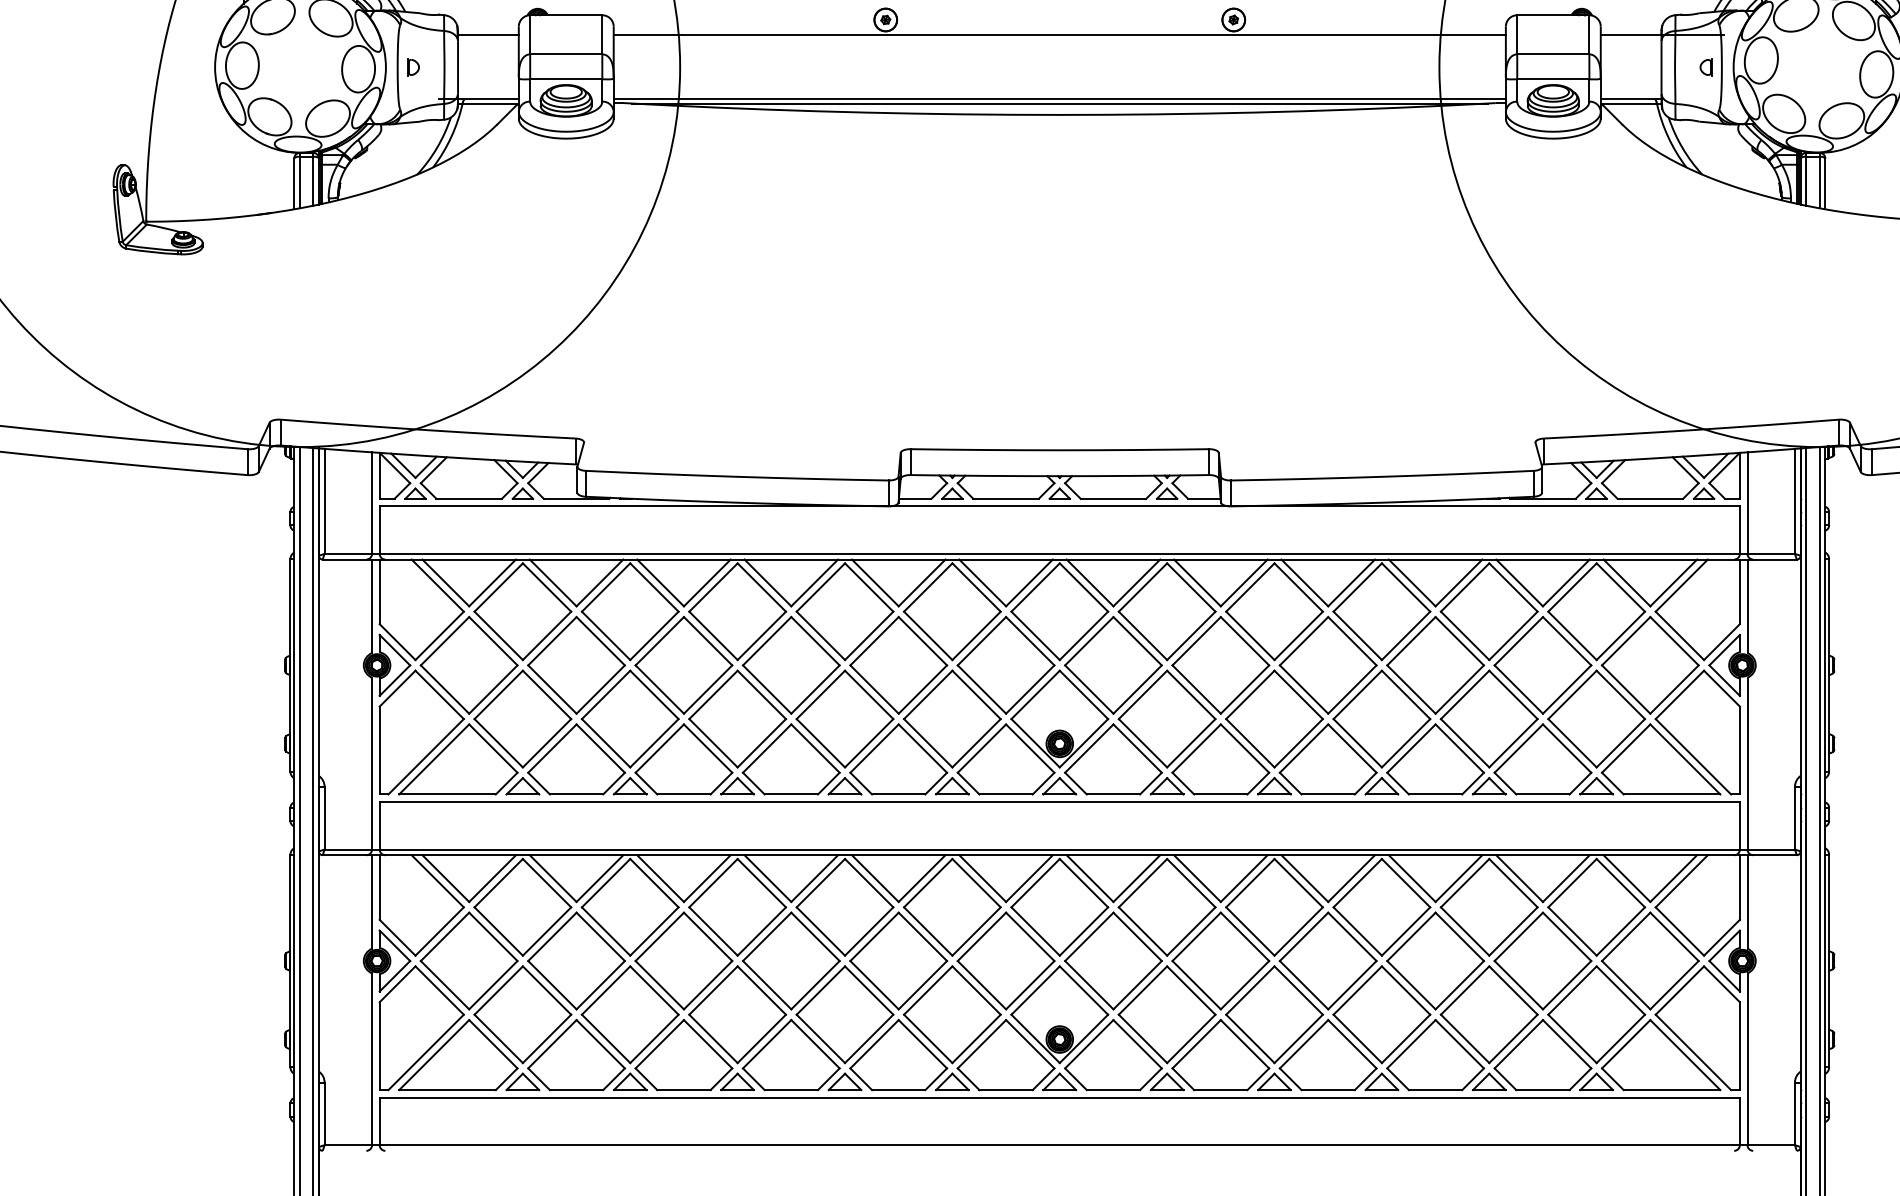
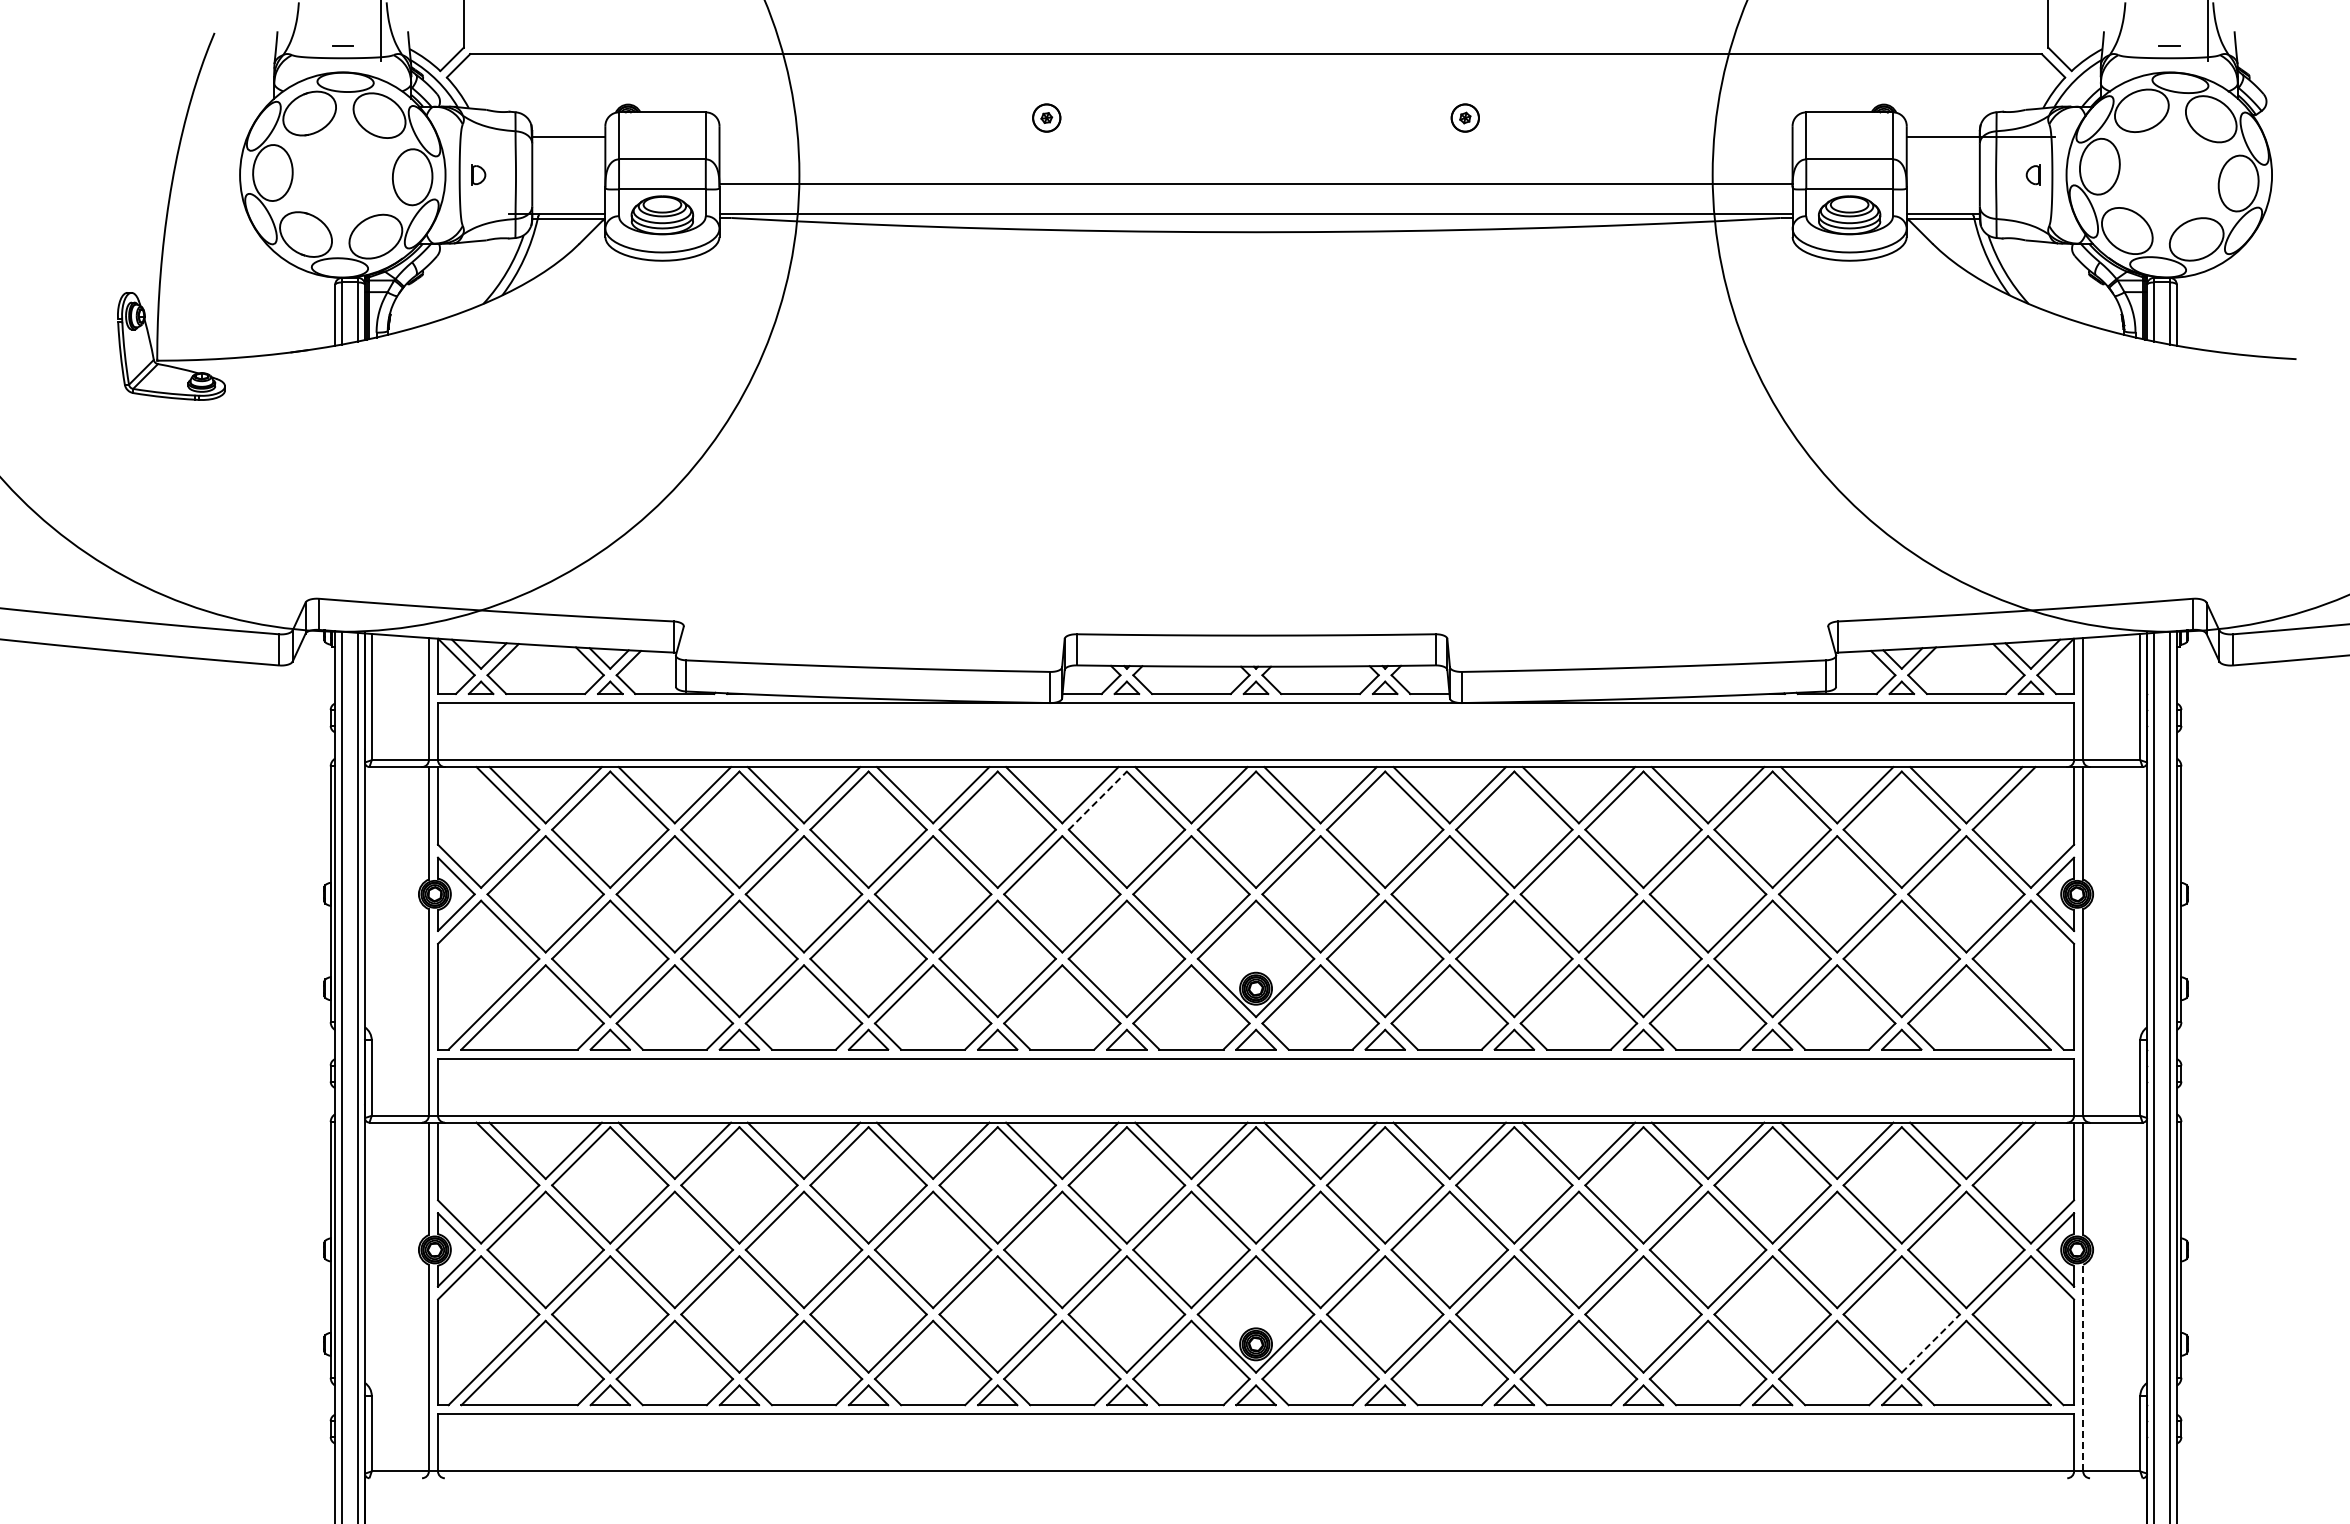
line: (1059, 35) -> (1255, 183), moved
line: (1059, 103) -> (1255, 218), removed
line: (928, 587) -> (1098, 800), solid -> dashed
line: (1621, 1038) -> (1931, 1343), solid -> dashed
line: (1747, 1058) -> (2083, 1367), solid -> dashed

